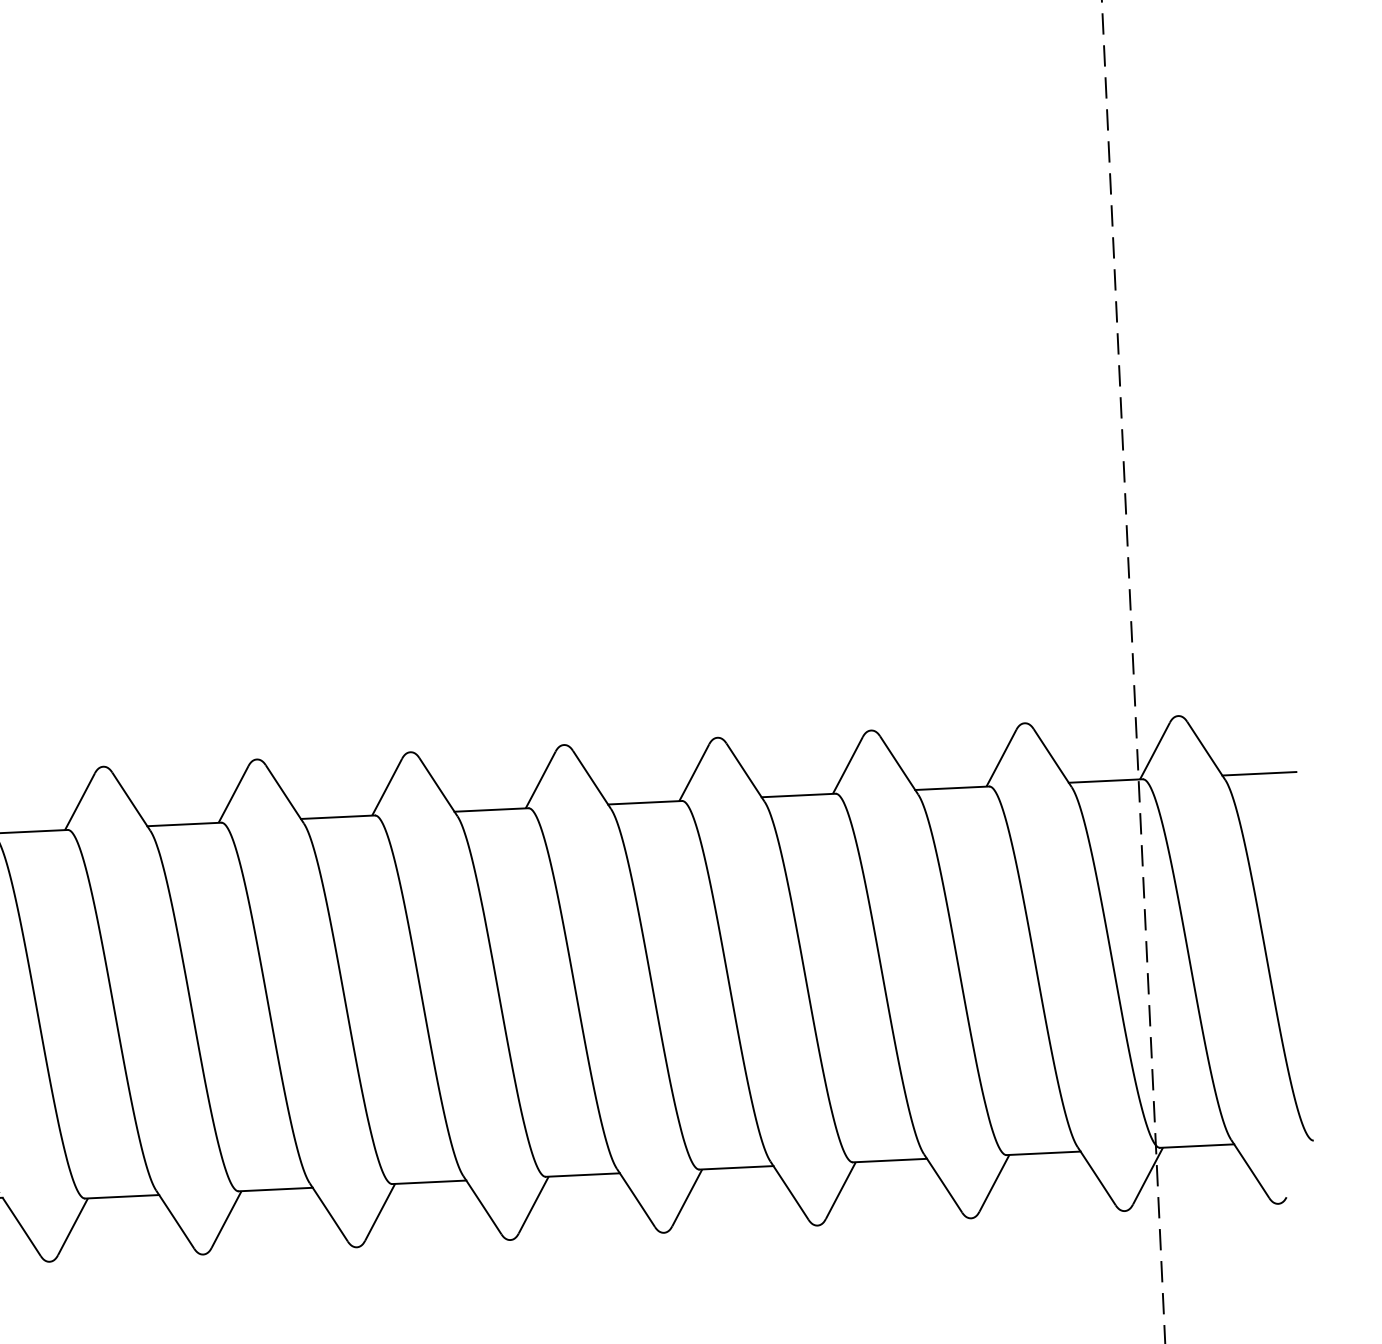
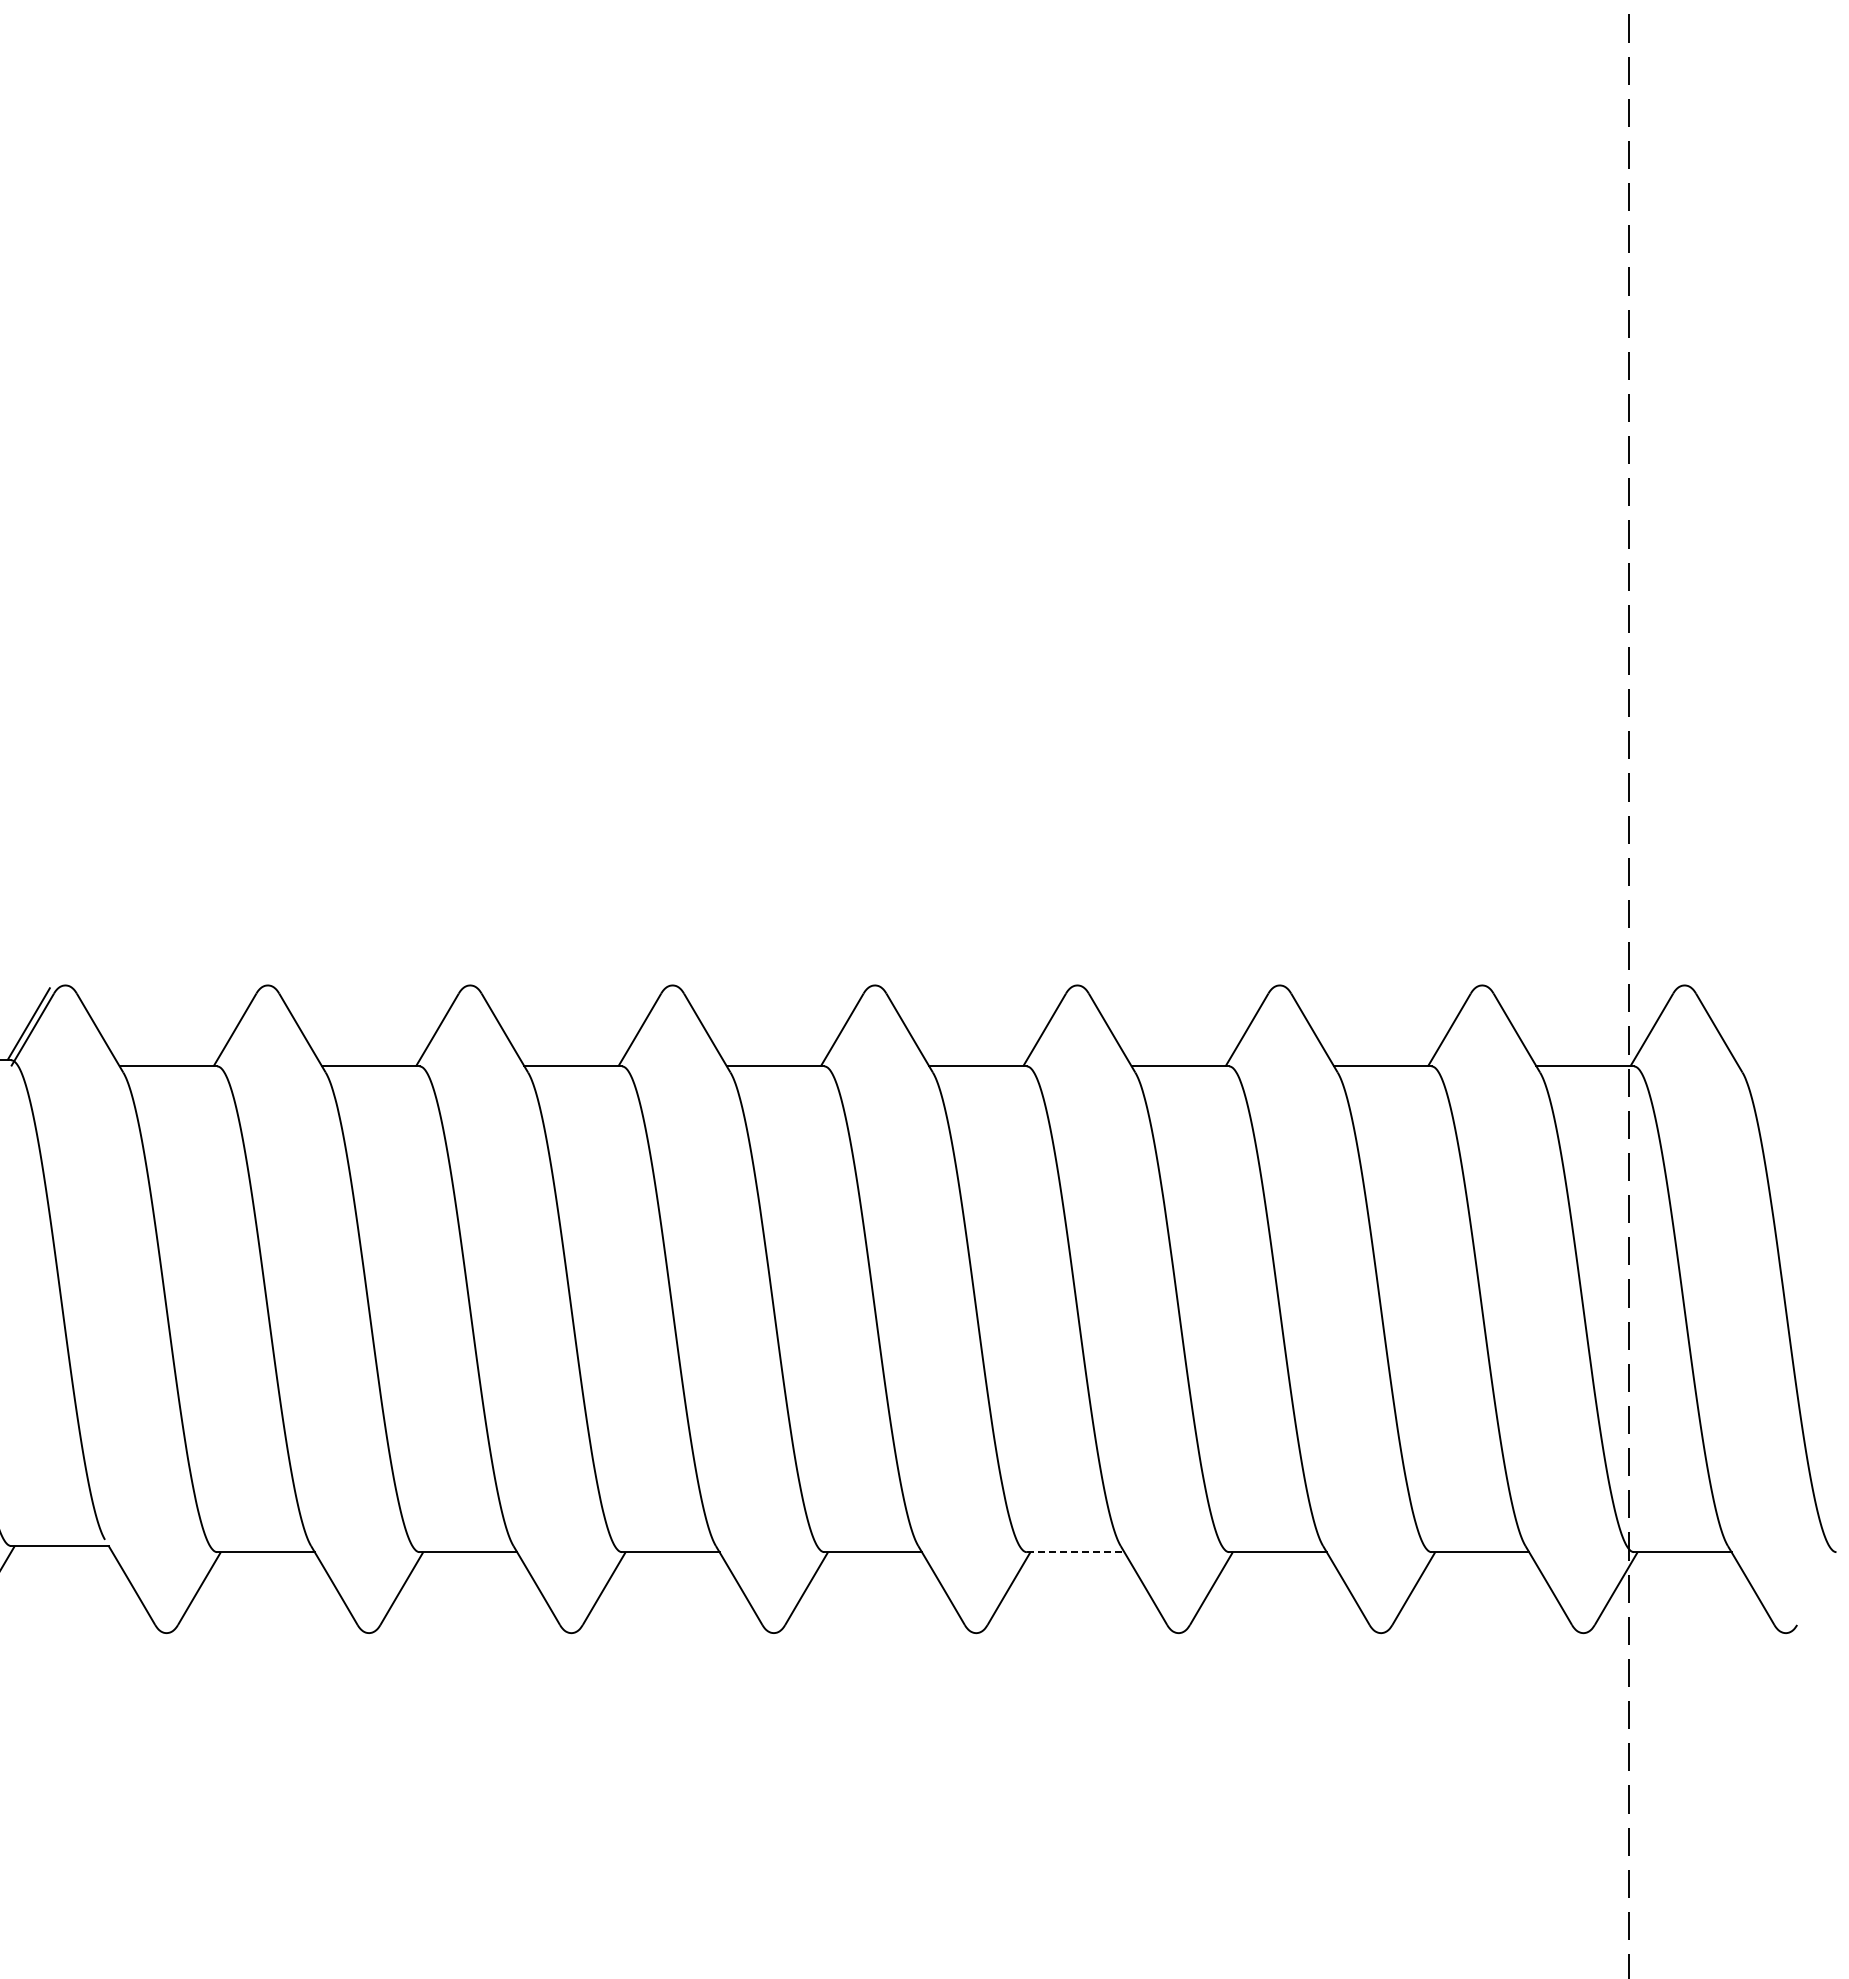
line: (1259, 773) -> (1787, 1066), removed
line: (736, 1168) -> (1075, 1552), solid -> dashed

